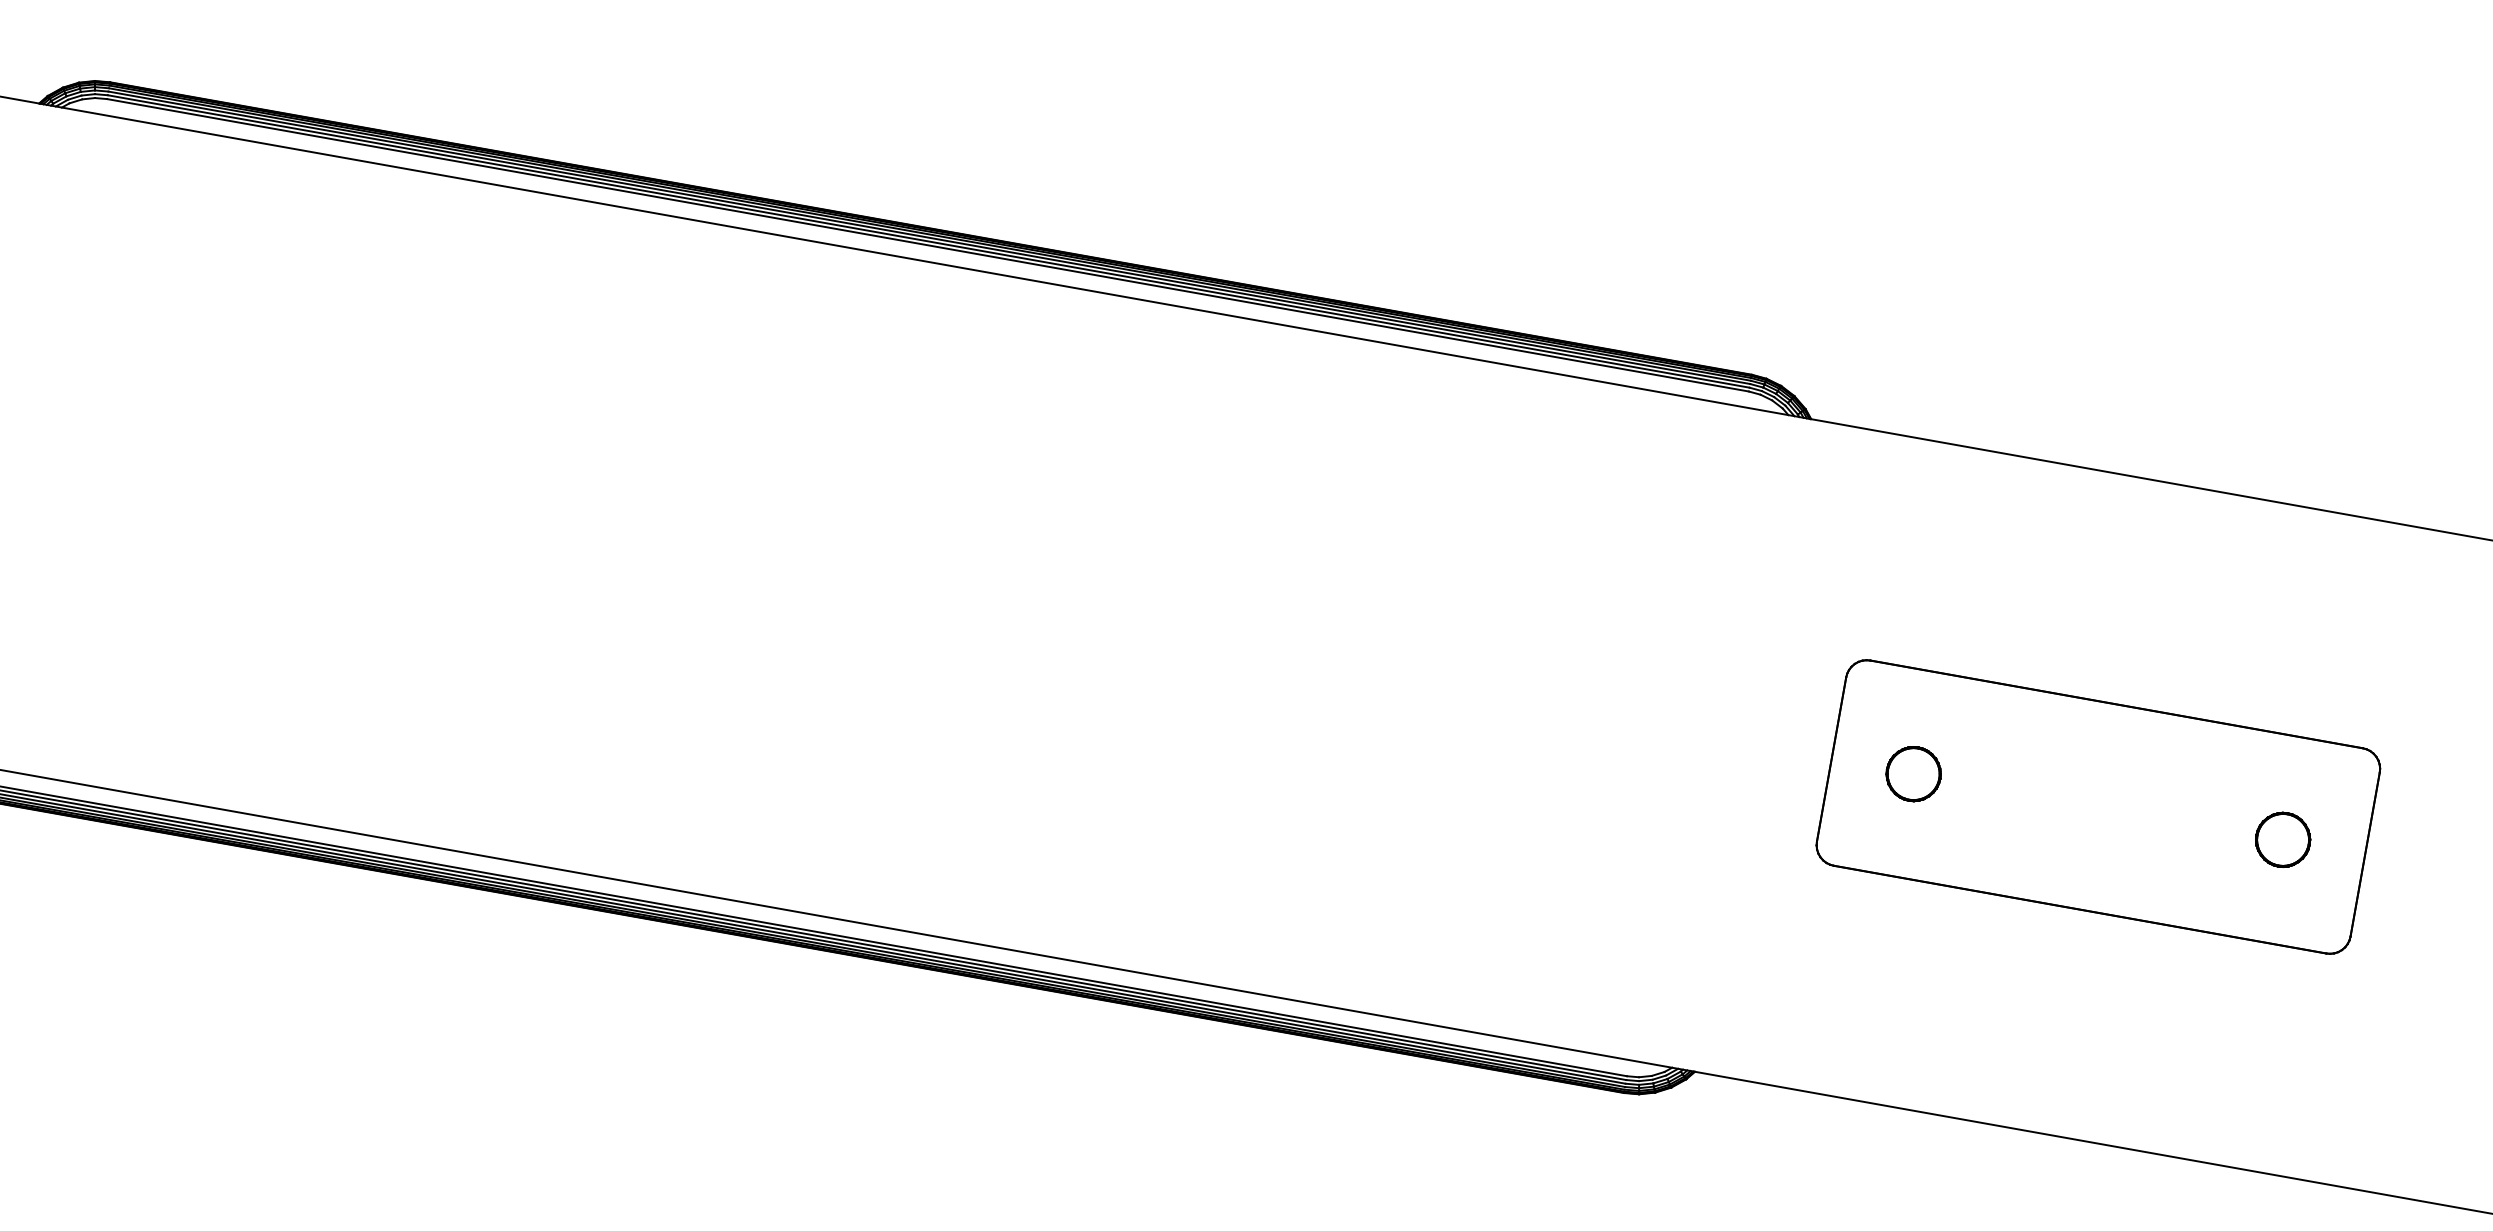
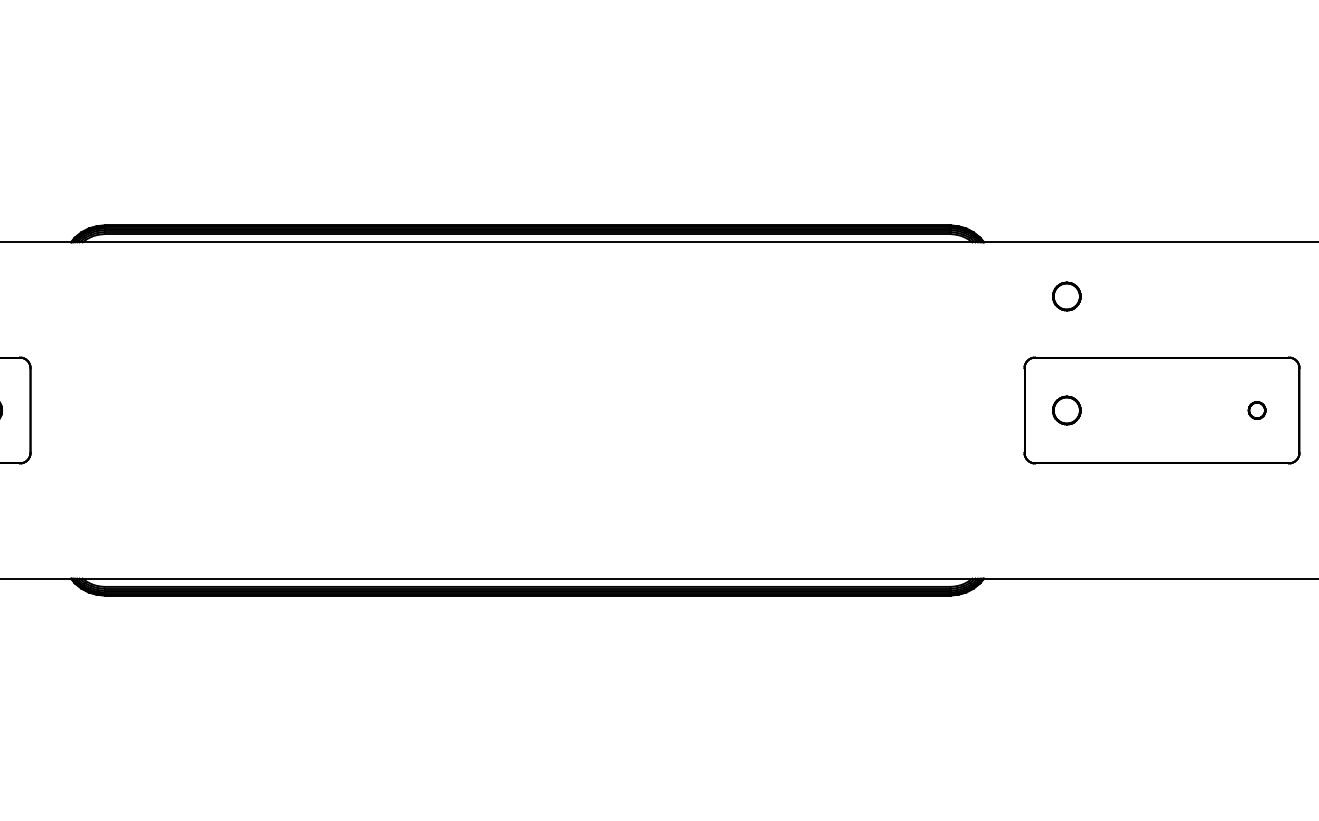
part: (1952, 552) -> (1066, 296), added
part: (2281, 839) -> (1256, 410), size x0.6

